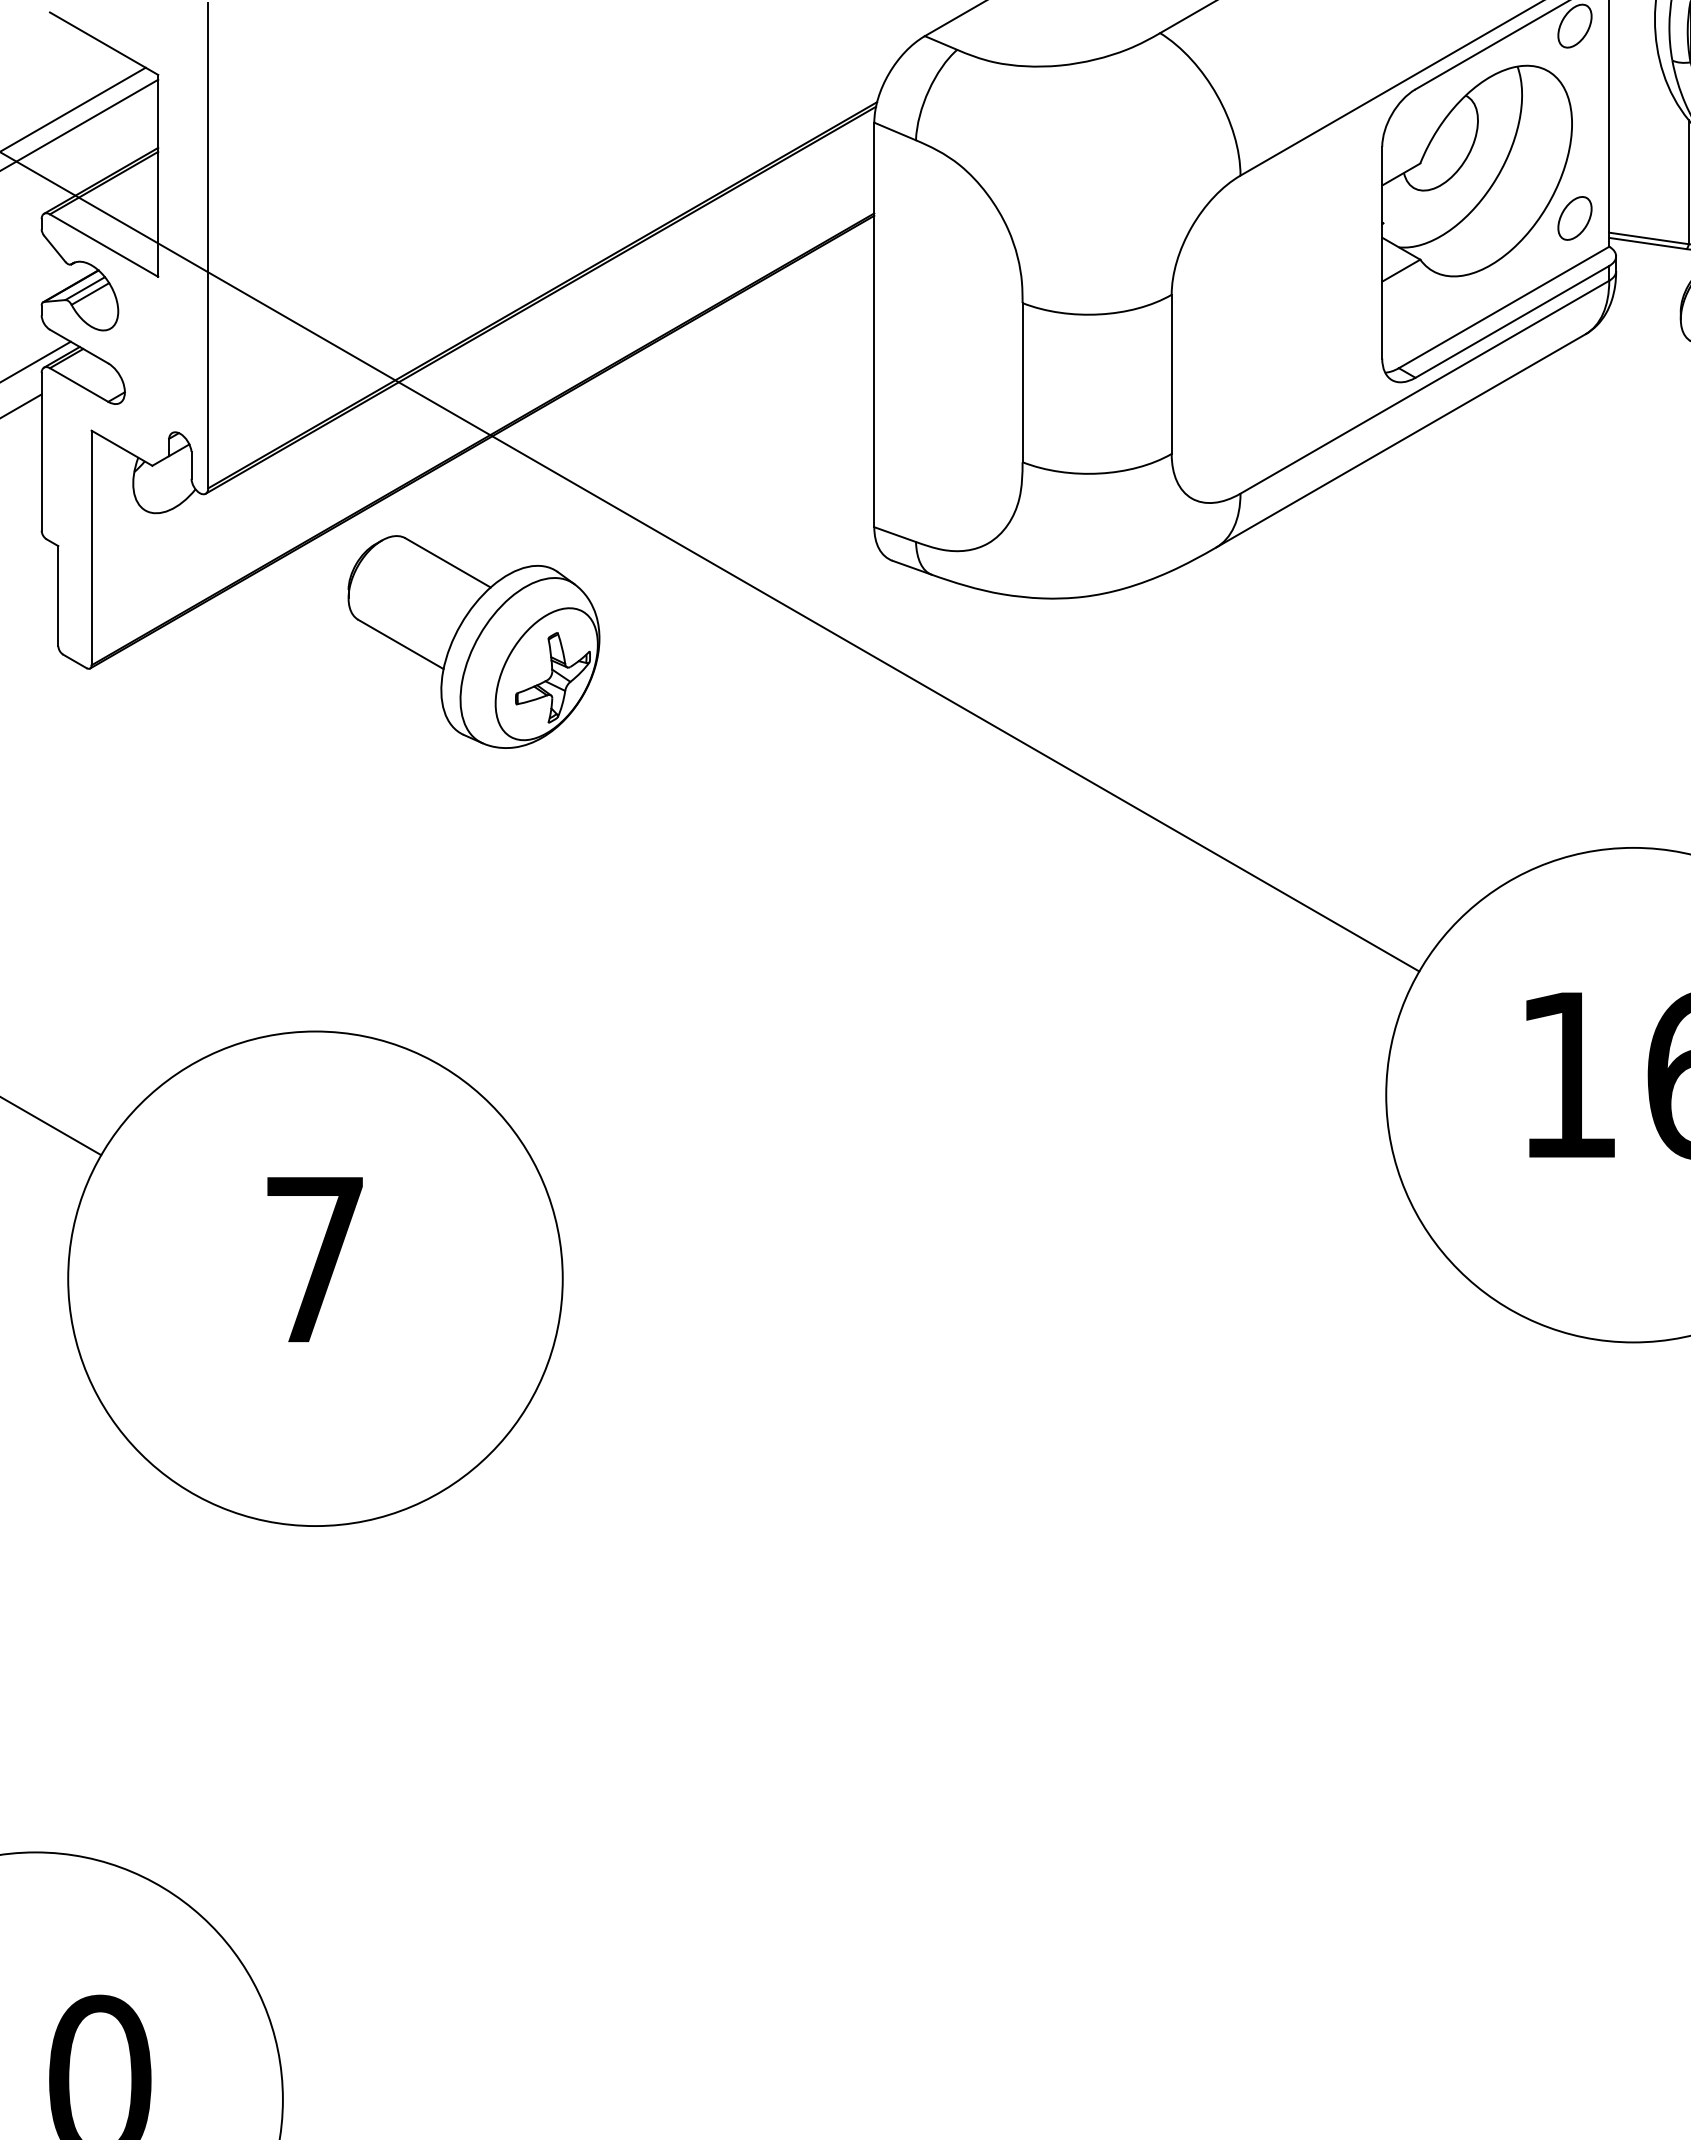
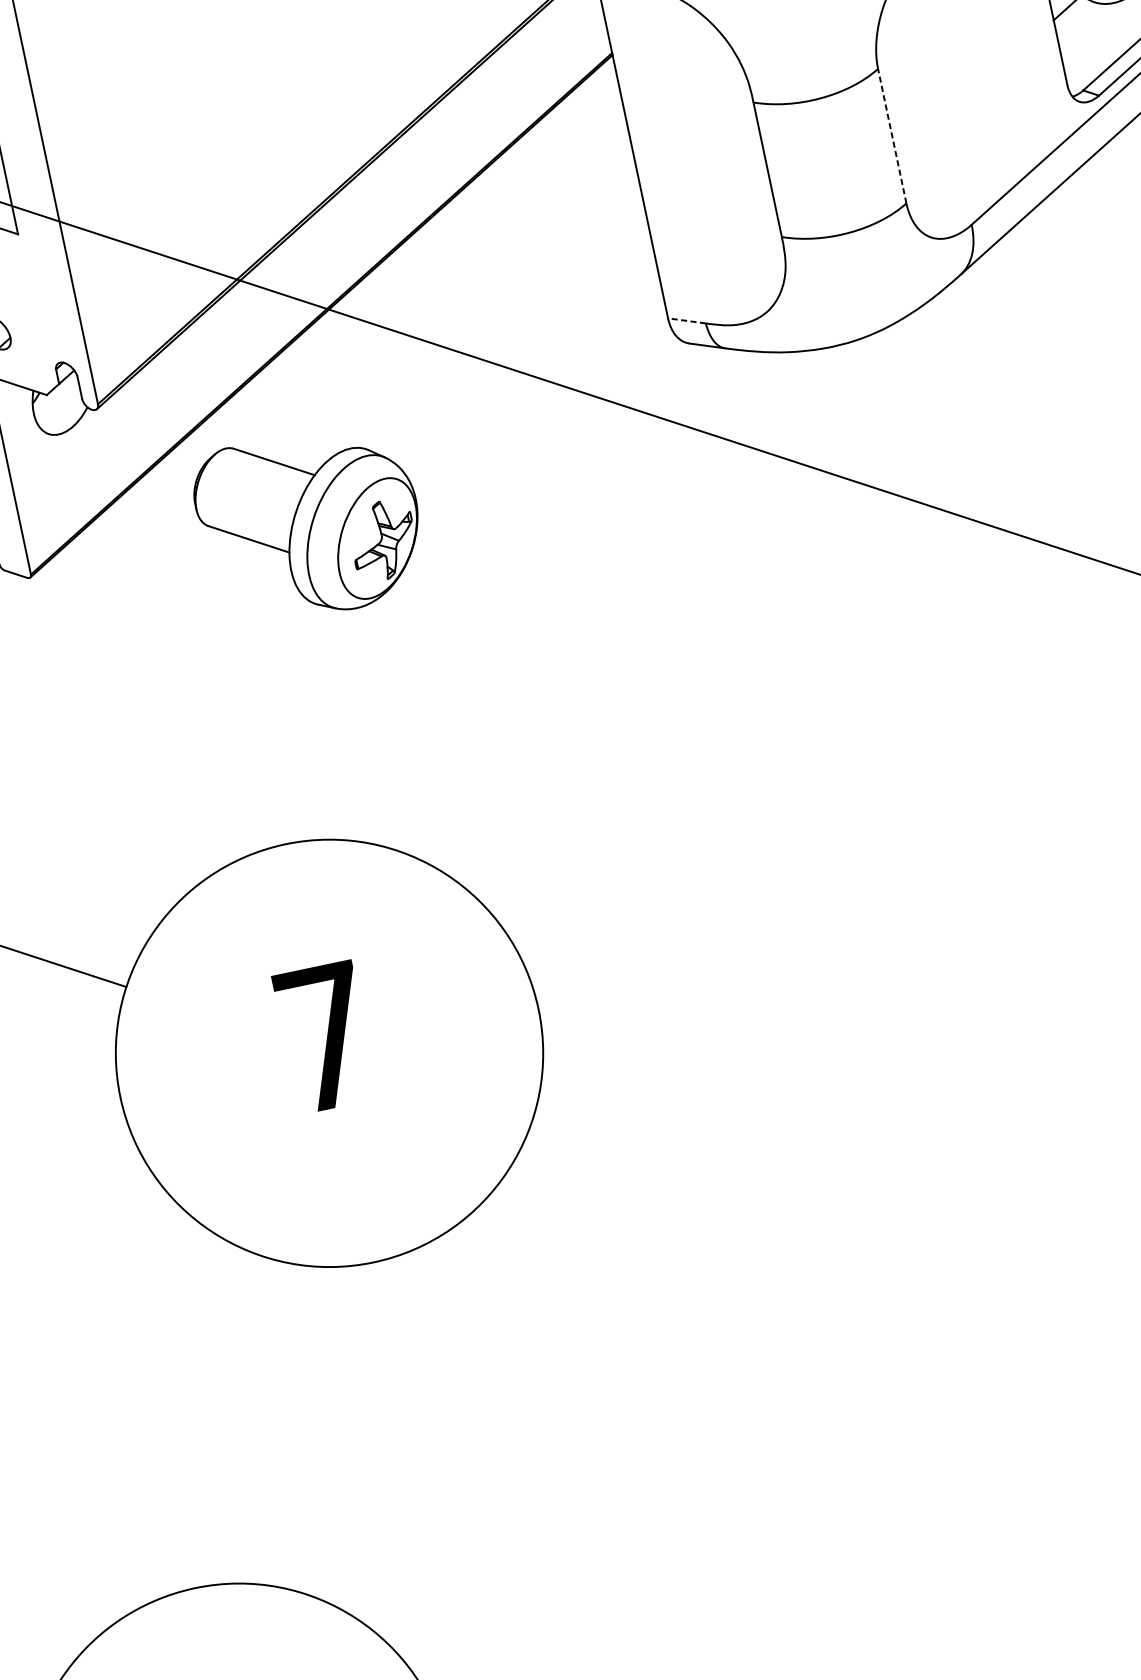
line: (1171, 374) -> (892, 136), solid -> dashed
line: (894, 534) -> (686, 320), solid -> dashed
part: (473, 641) -> (309, 523), moved

